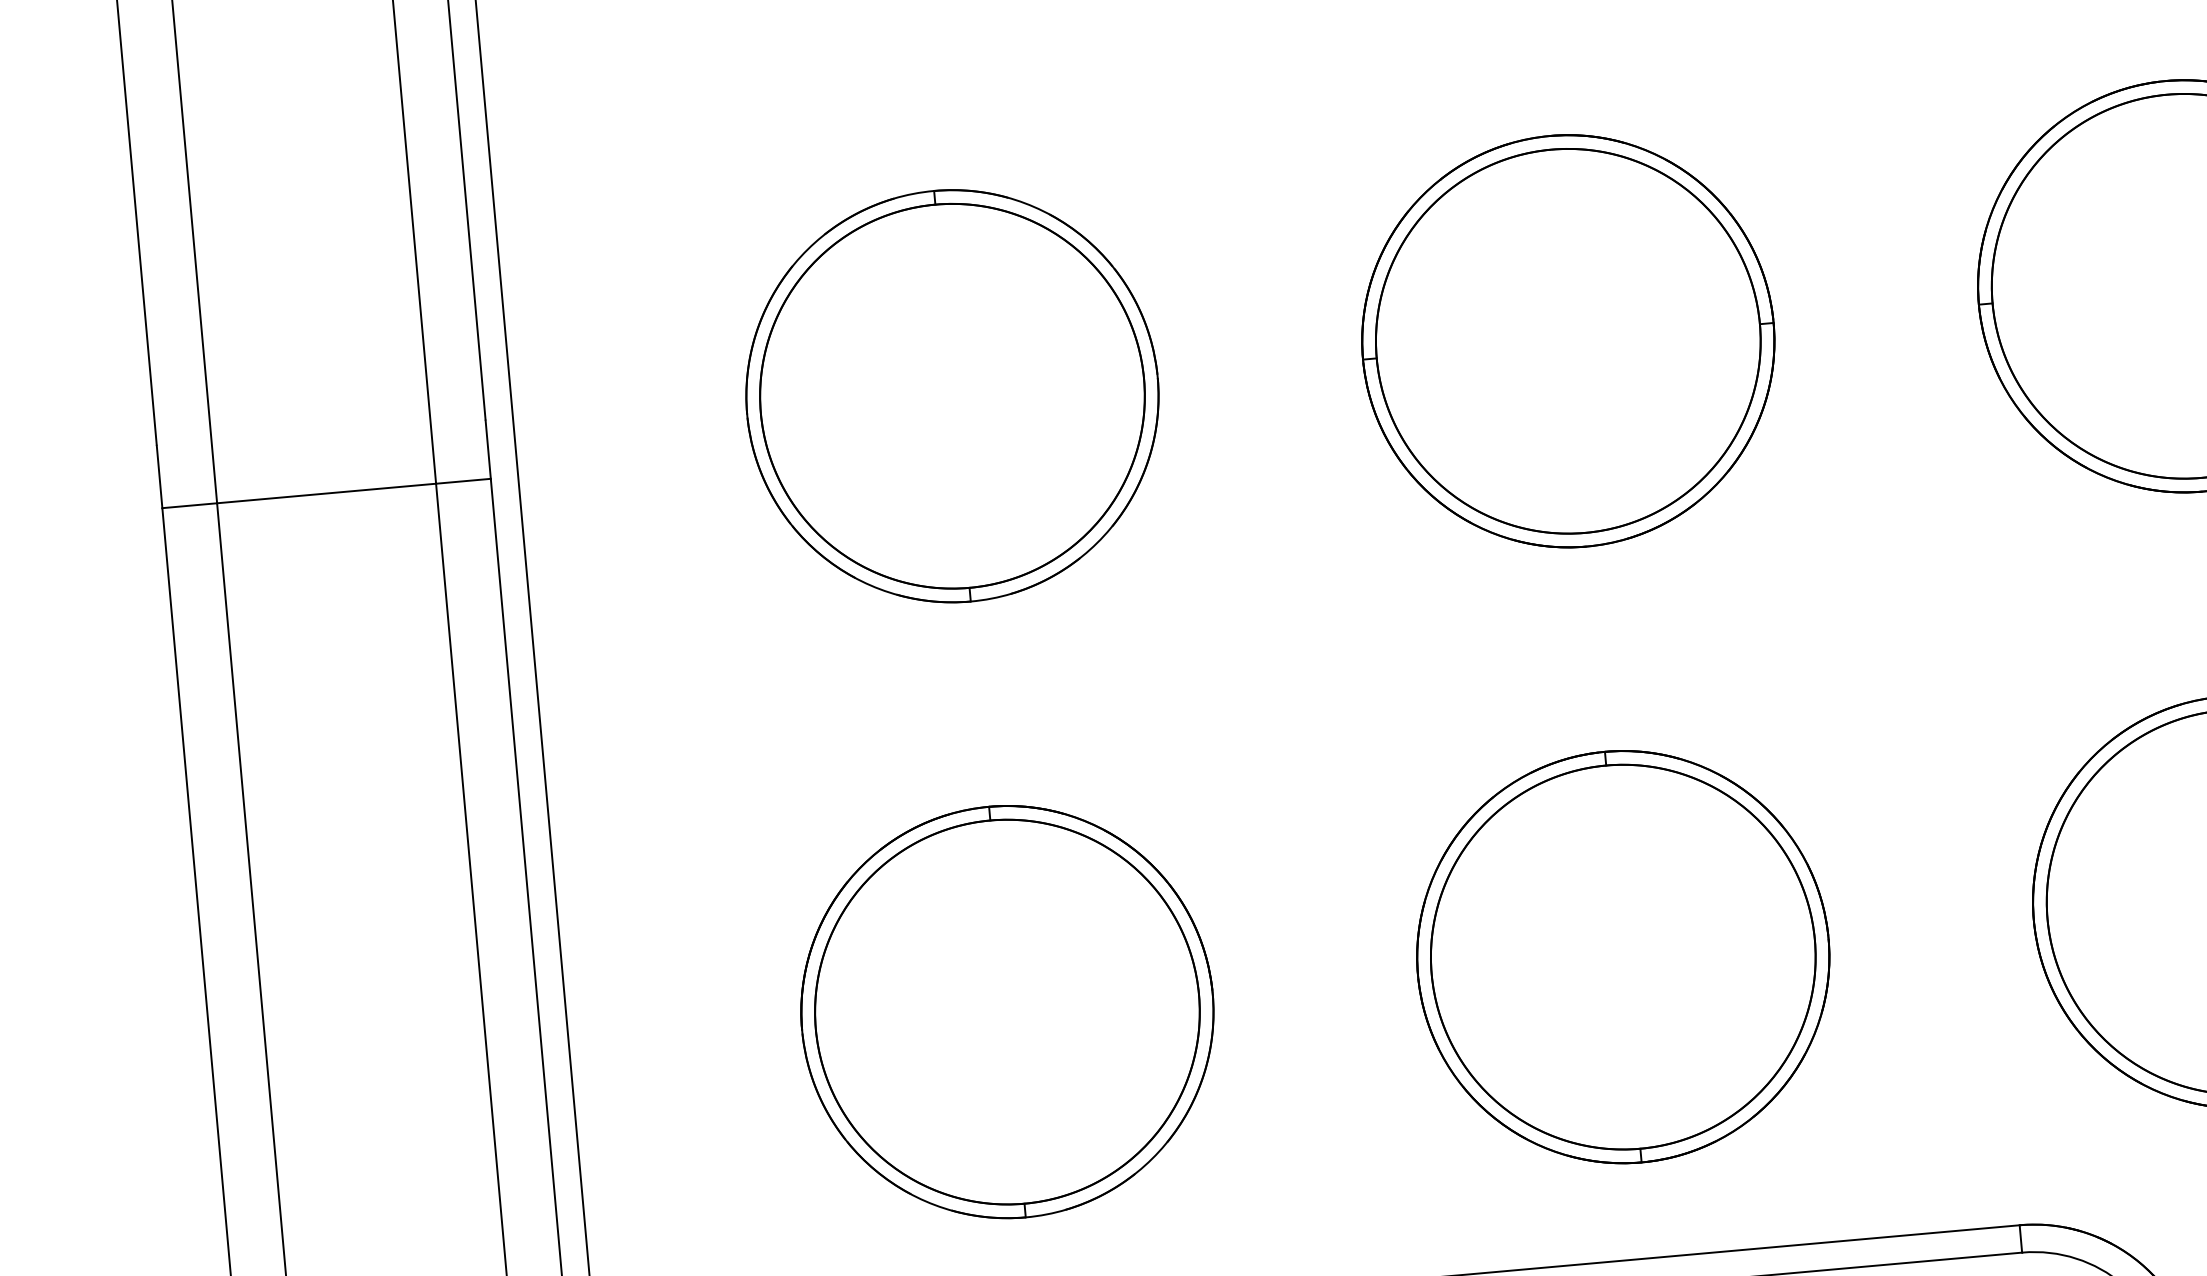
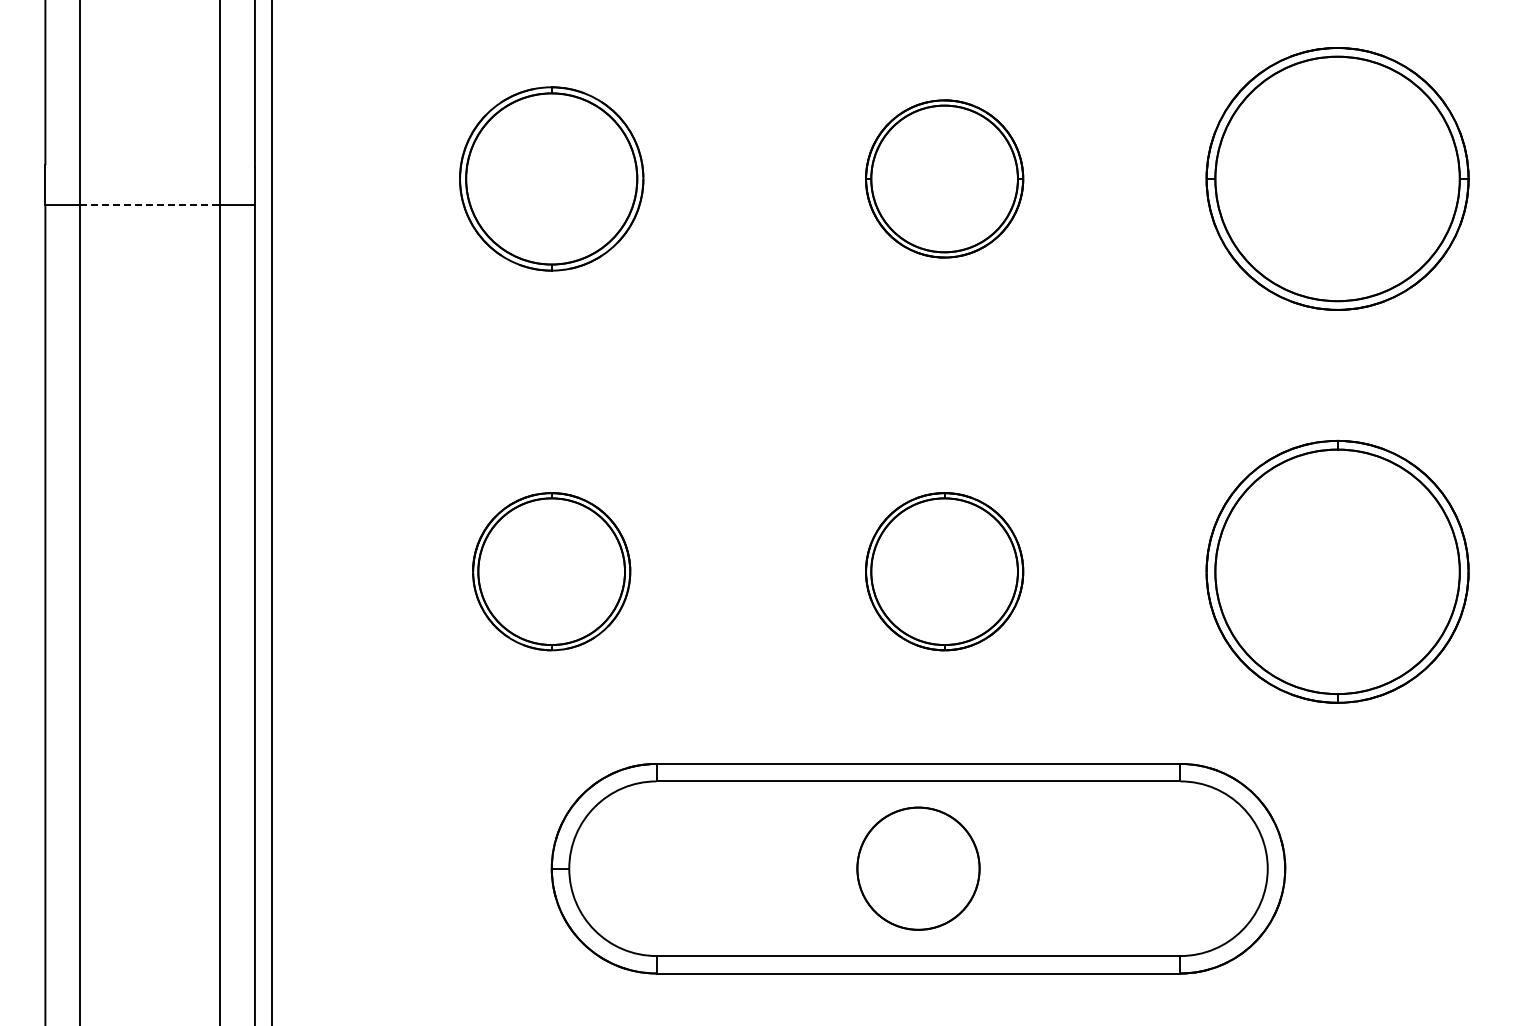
part: (1567, 340) -> (944, 178), size x0.6
part: (951, 395) -> (551, 178), size x0.7
line: (327, 493) -> (150, 205), solid -> dashed
part: (1622, 956) -> (944, 571), size x0.6
part: (1006, 1011) -> (551, 571), size x0.6

